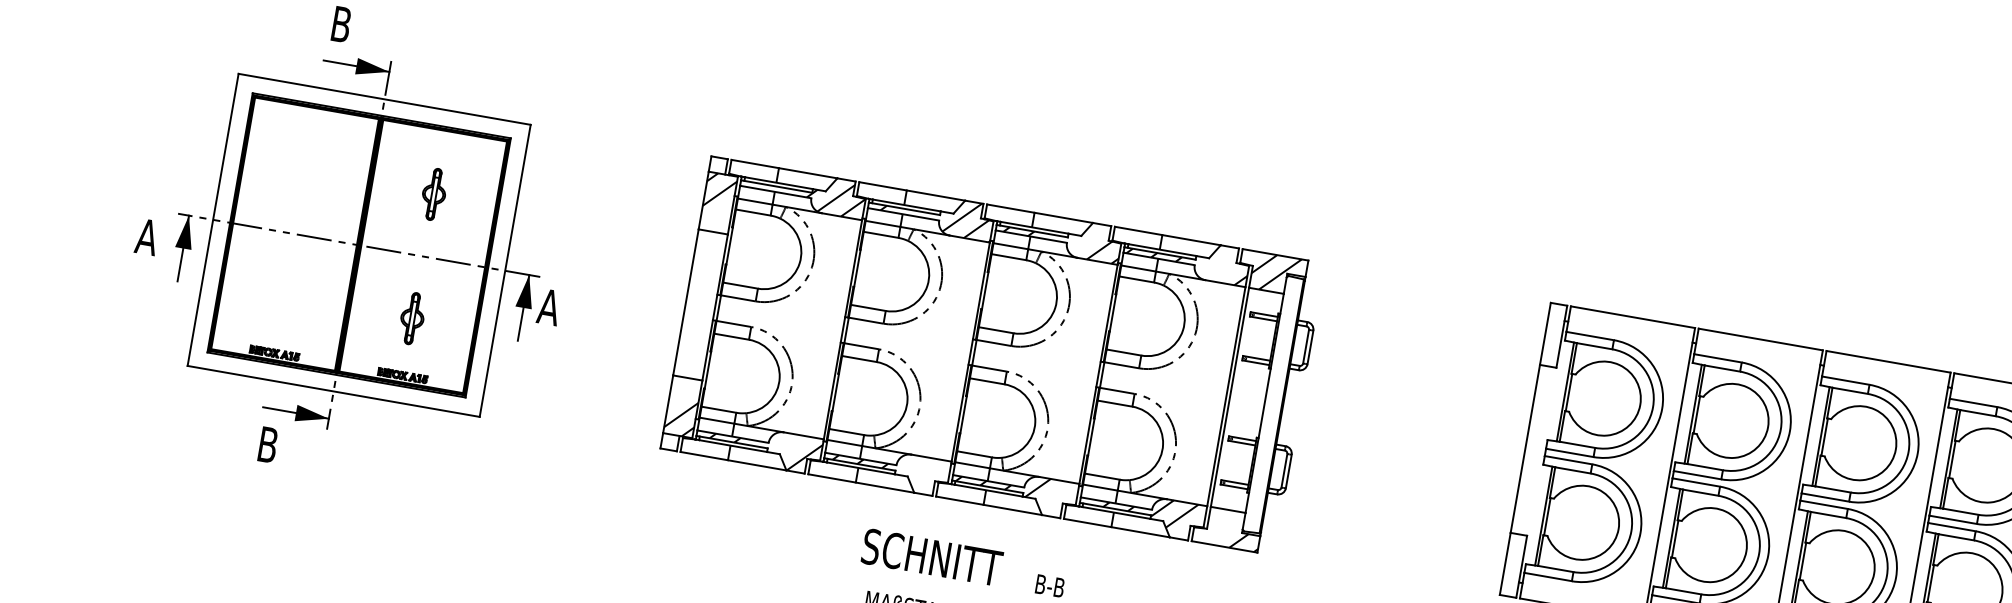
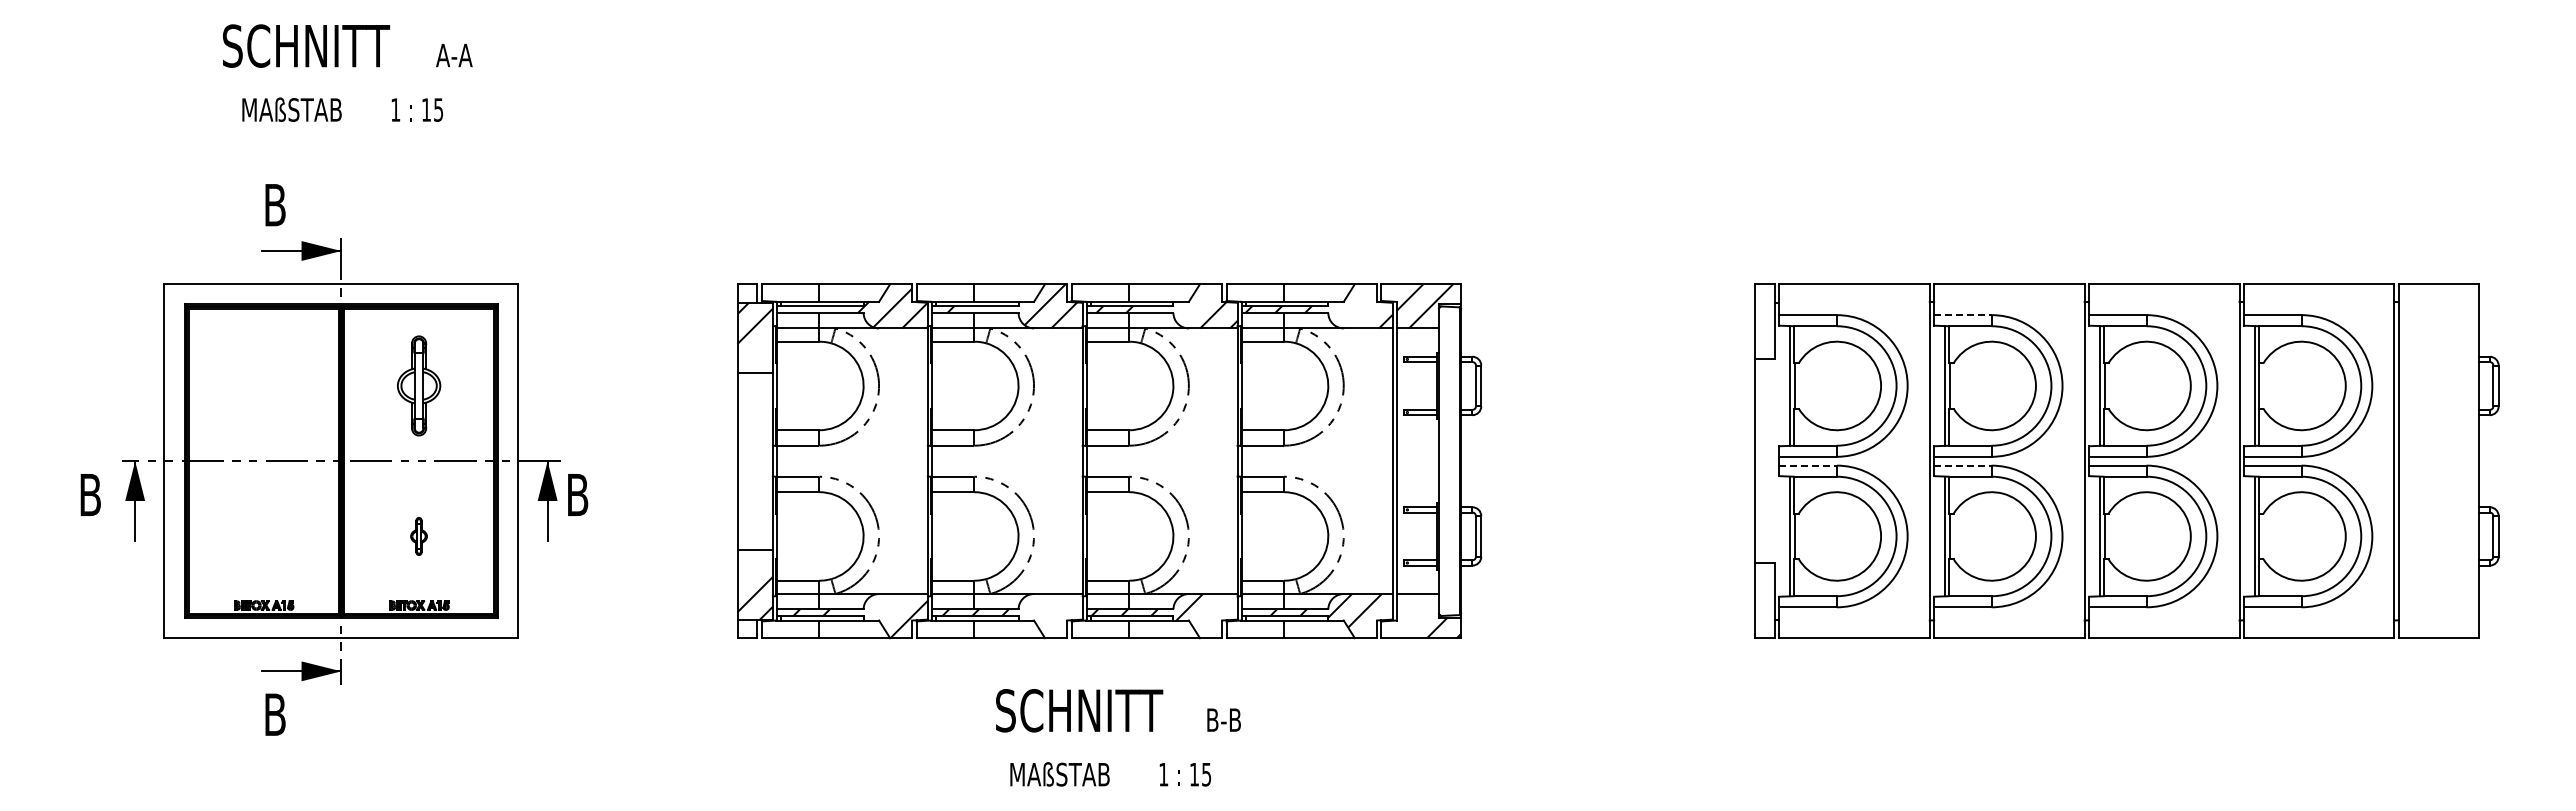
part: (433, 194) -> (418, 385), size x1.6
text: (147, 236) -> (90, 494), A -> B
text: (549, 306) -> (577, 494), A -> B
part: (411, 318) -> (418, 536), size x0.6
line: (1717, 358) -> (1962, 315), solid -> dashed
line: (1568, 460) -> (1808, 465), solid -> dashed
line: (1695, 482) -> (1962, 465), solid -> dashed

